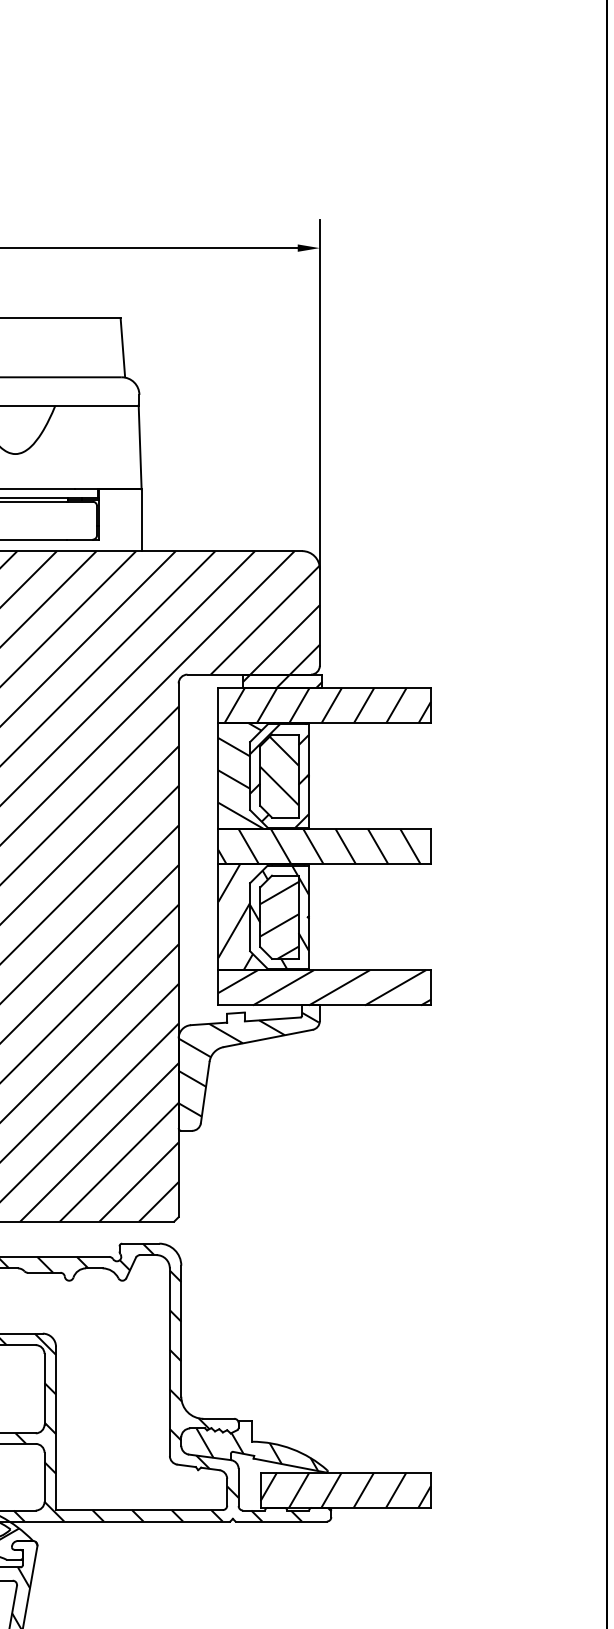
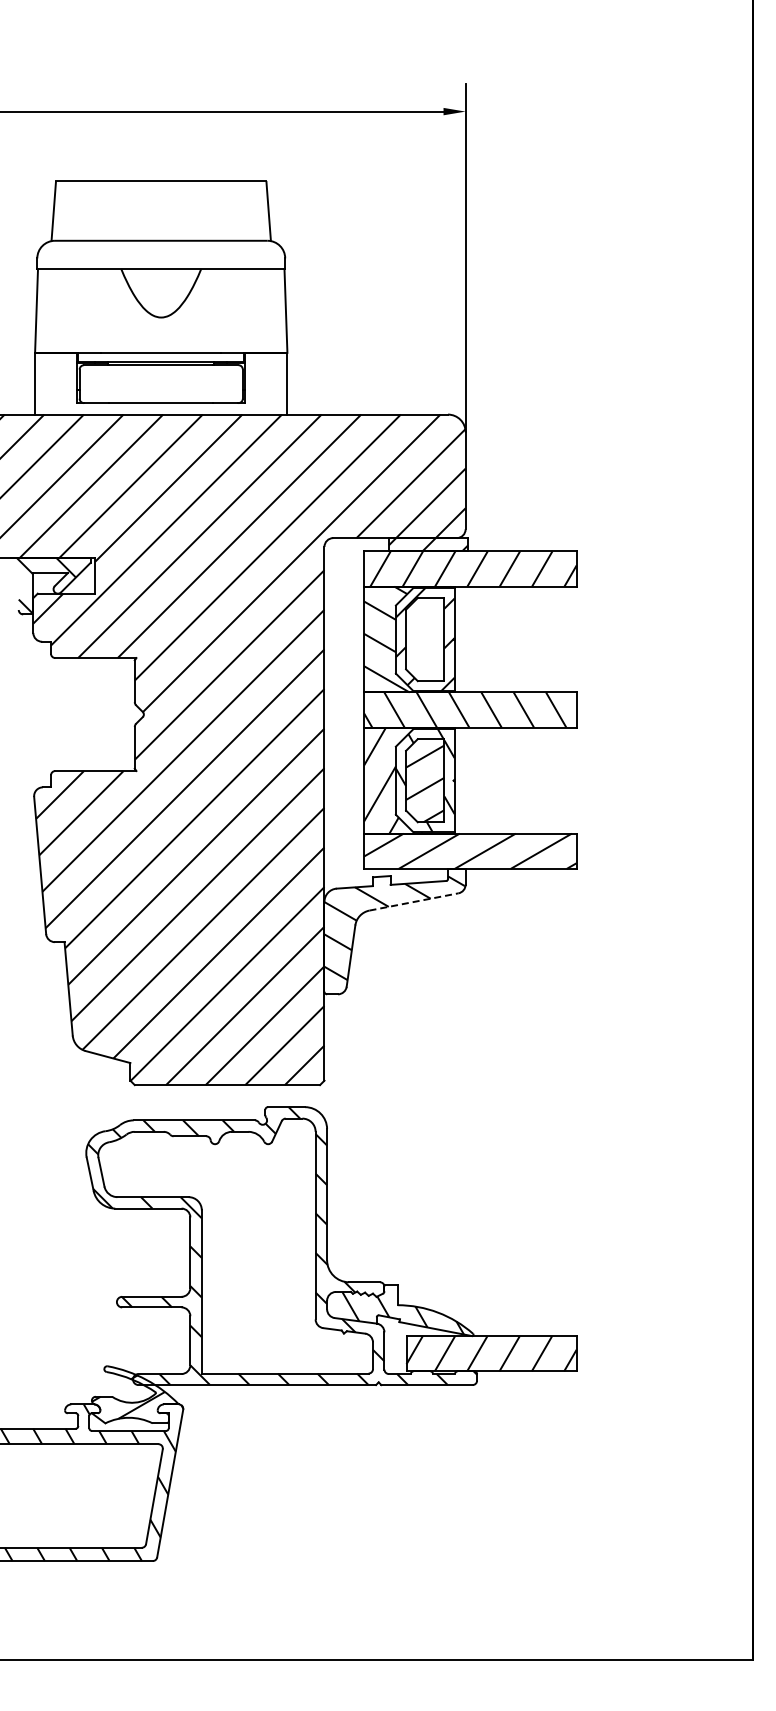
hatch: (279, 771) -> (425, 634), removed
line: (268, 1038) -> (414, 901), solid -> dashed

